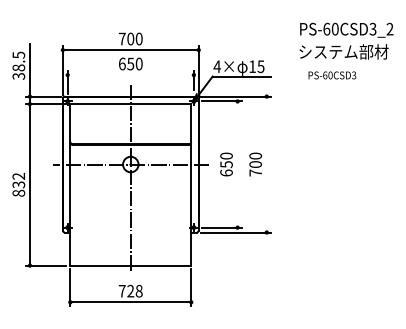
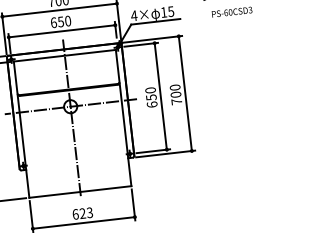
line: (130, 75) -> (61, 31), added
line: (237, 164) -> (160, 96), added
line: (266, 164) -> (185, 93), added
text: (130, 290) -> (82, 213), 728 -> 623

